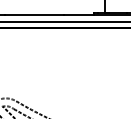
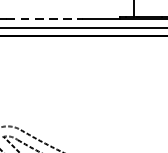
line: (34, 14) -> (44, 18), solid -> dashed

